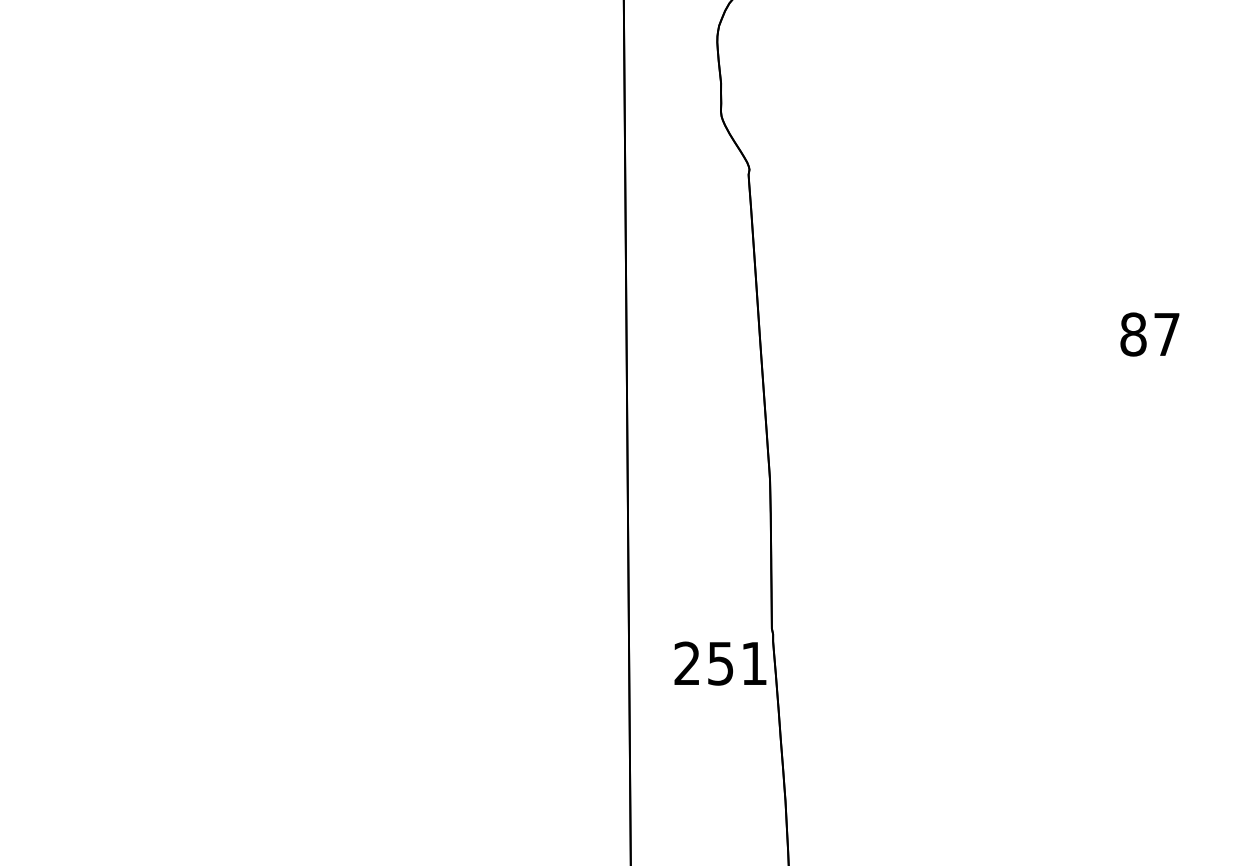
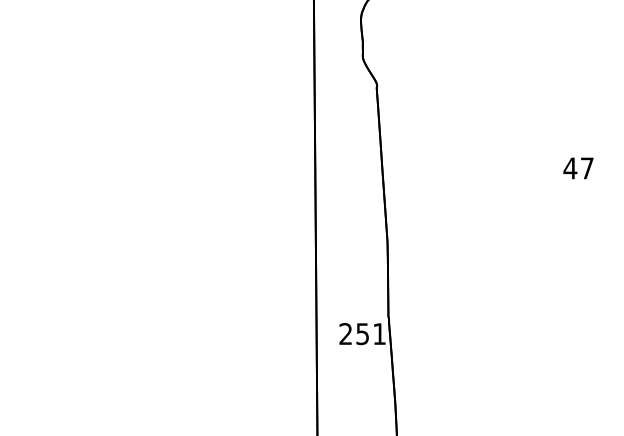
text: (1133, 334) -> (570, 168), 87 -> 47

